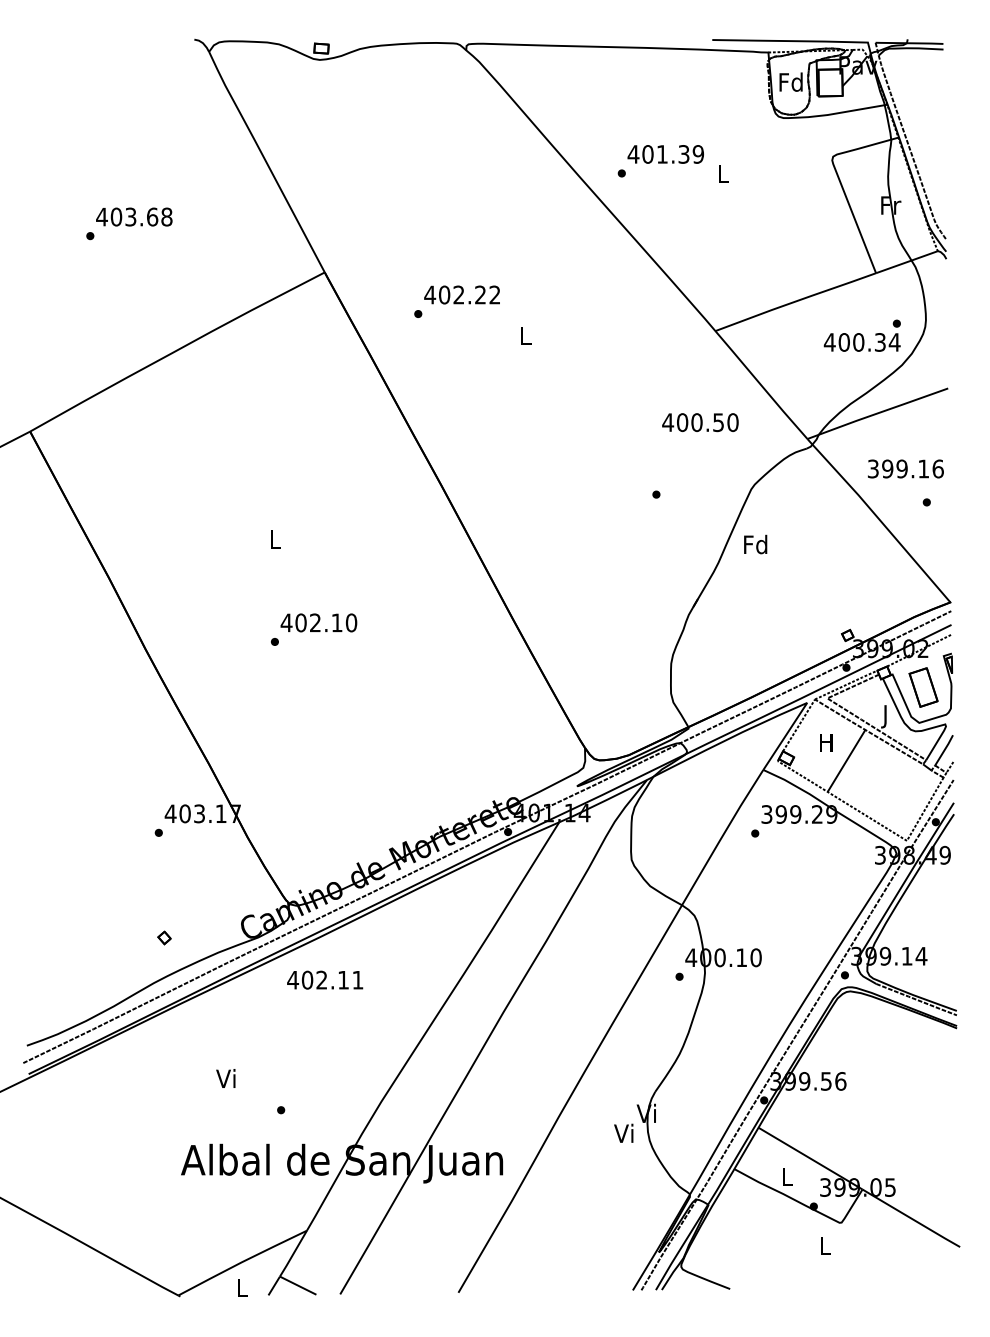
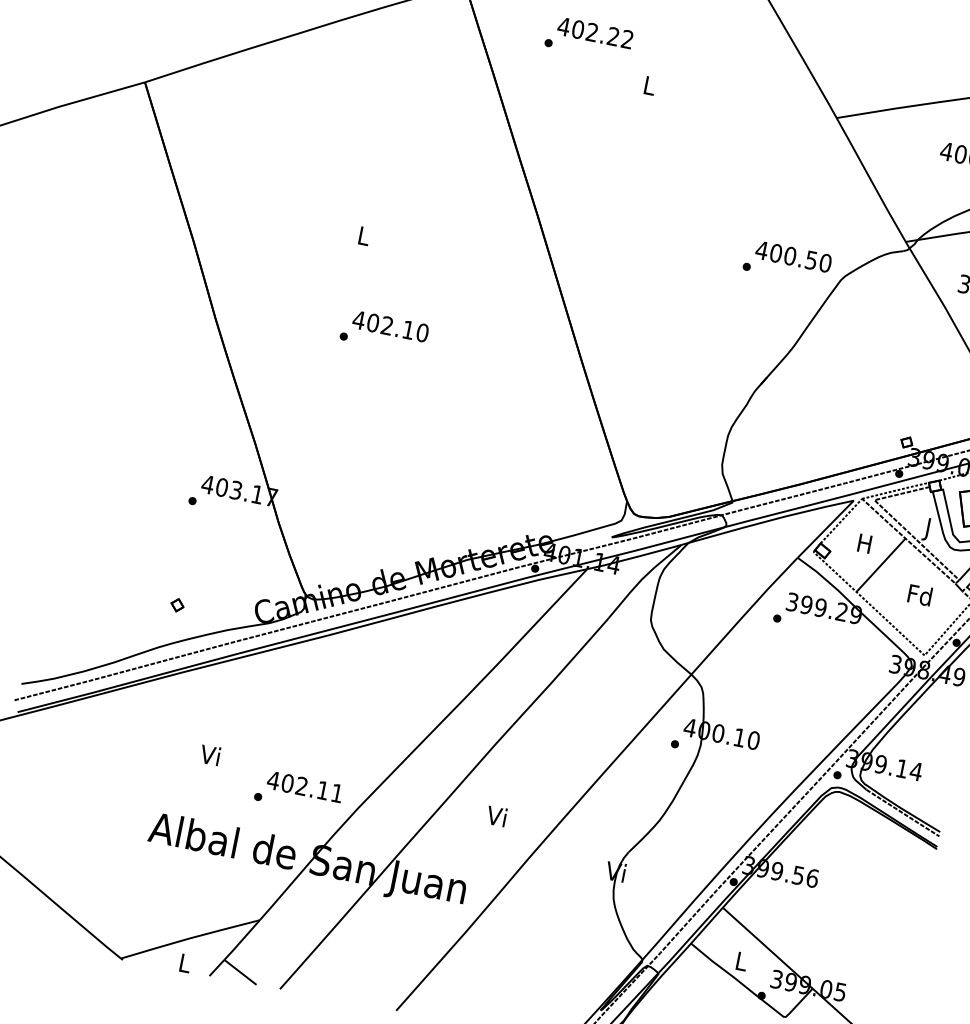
text: (700, 422) -> (793, 256), moved
text: (755, 544) -> (919, 595), moved
text: (325, 979) -> (305, 786), moved
text: (623, 1132) -> (496, 815), moved

